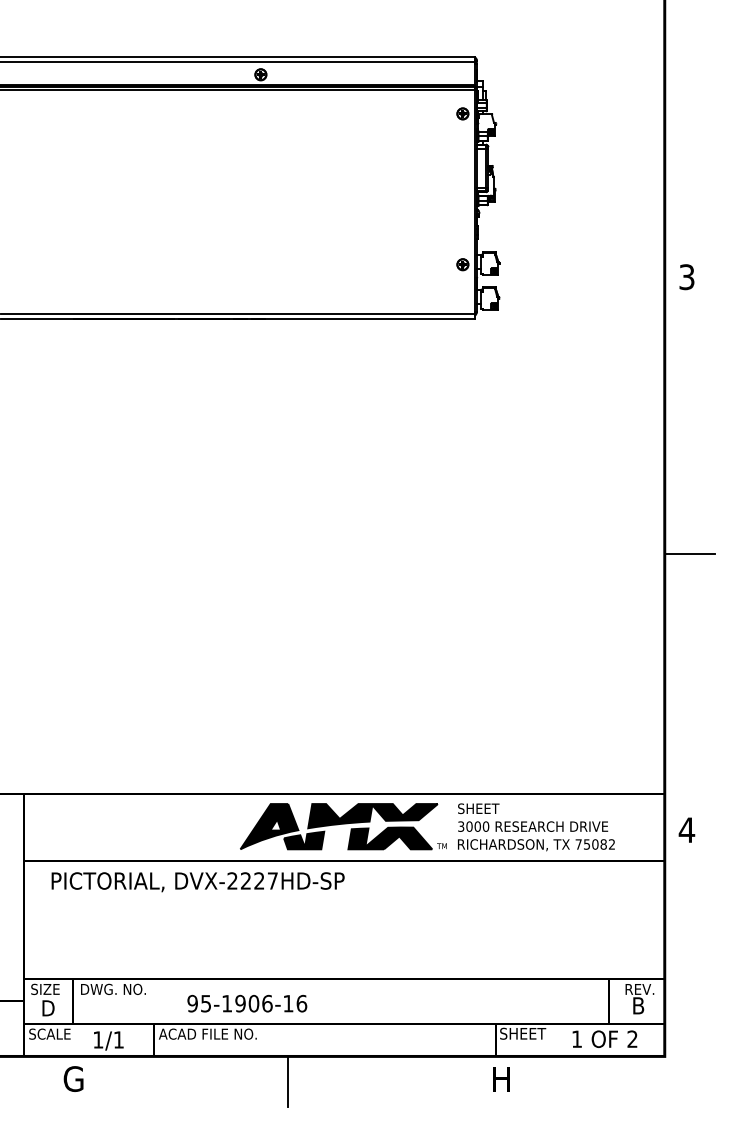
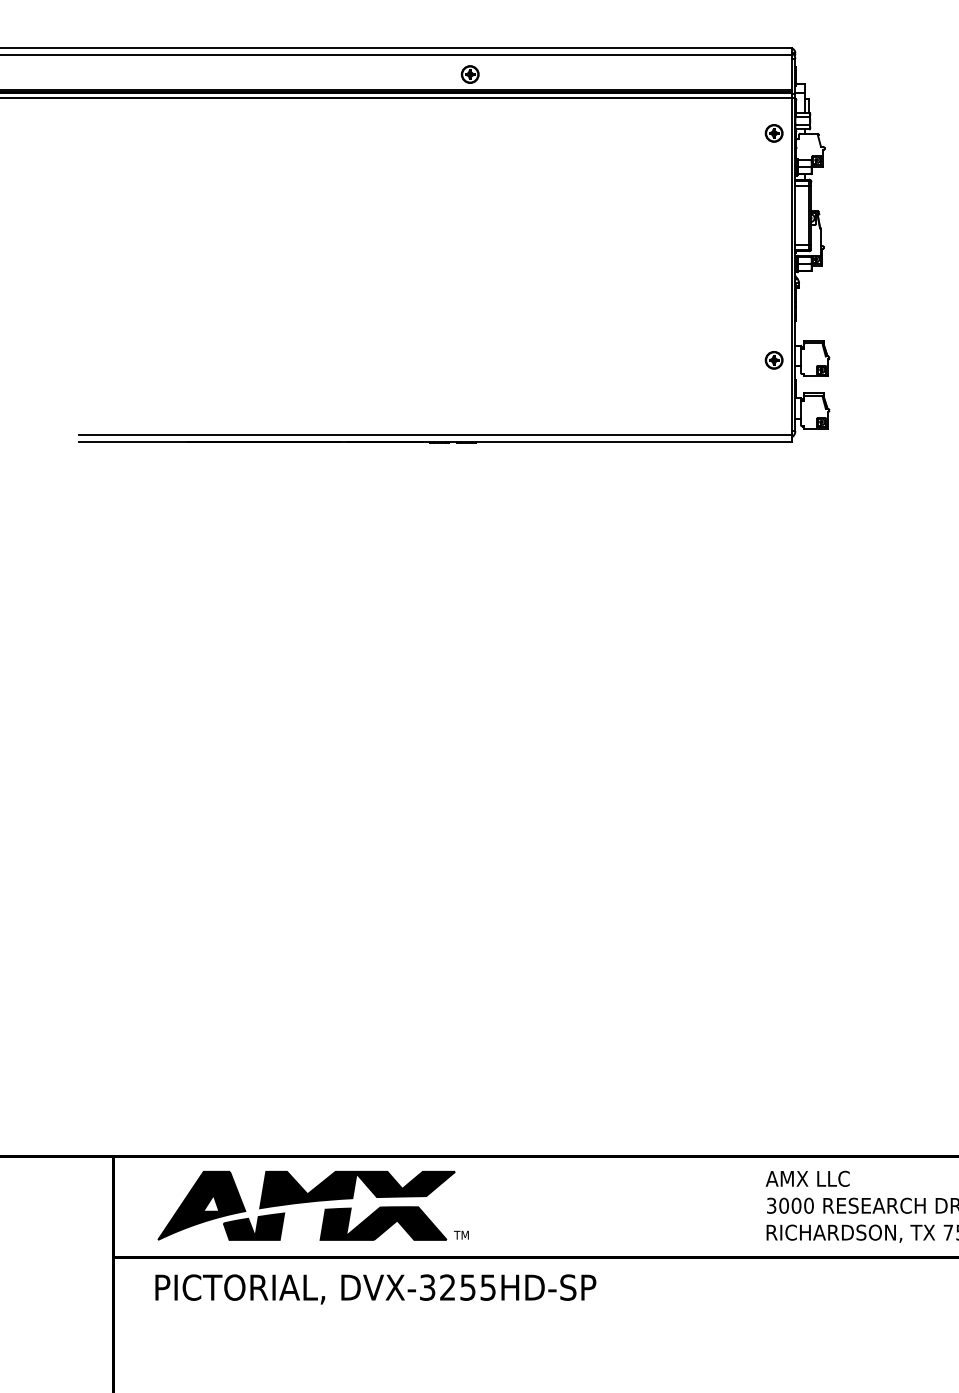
text: (485, 808) -> (808, 1178), SHEET -> AMX LLC
part: (343, 826) -> (313, 1205), moved
text: (252, 880) -> (457, 1286), DVX-2227HD-SP -> DVX-3255HD-SP

